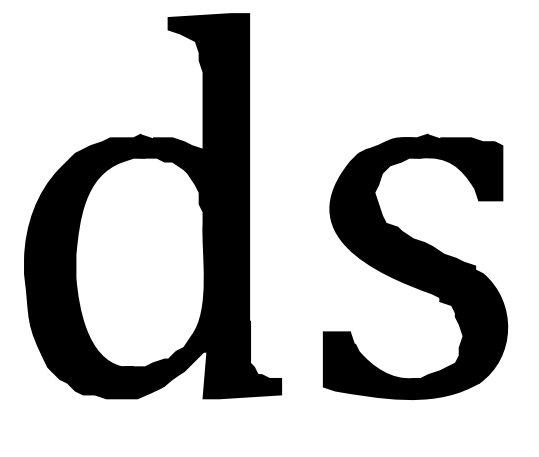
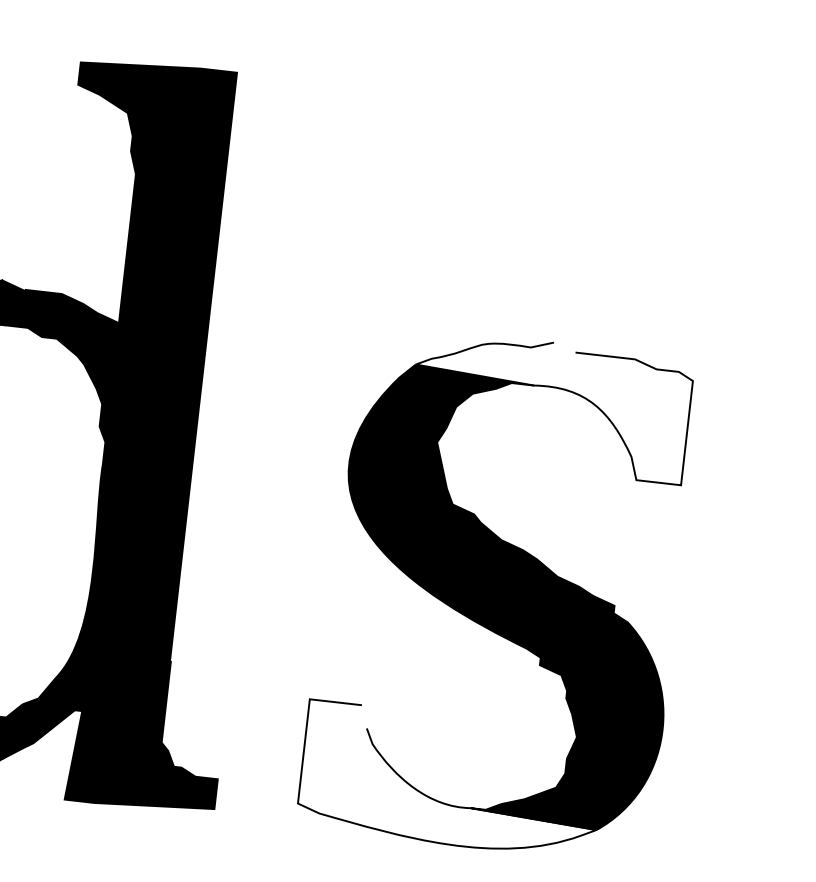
fill: (430, 167) -> (550, 406), removed
fill: (401, 365) -> (451, 779), removed

